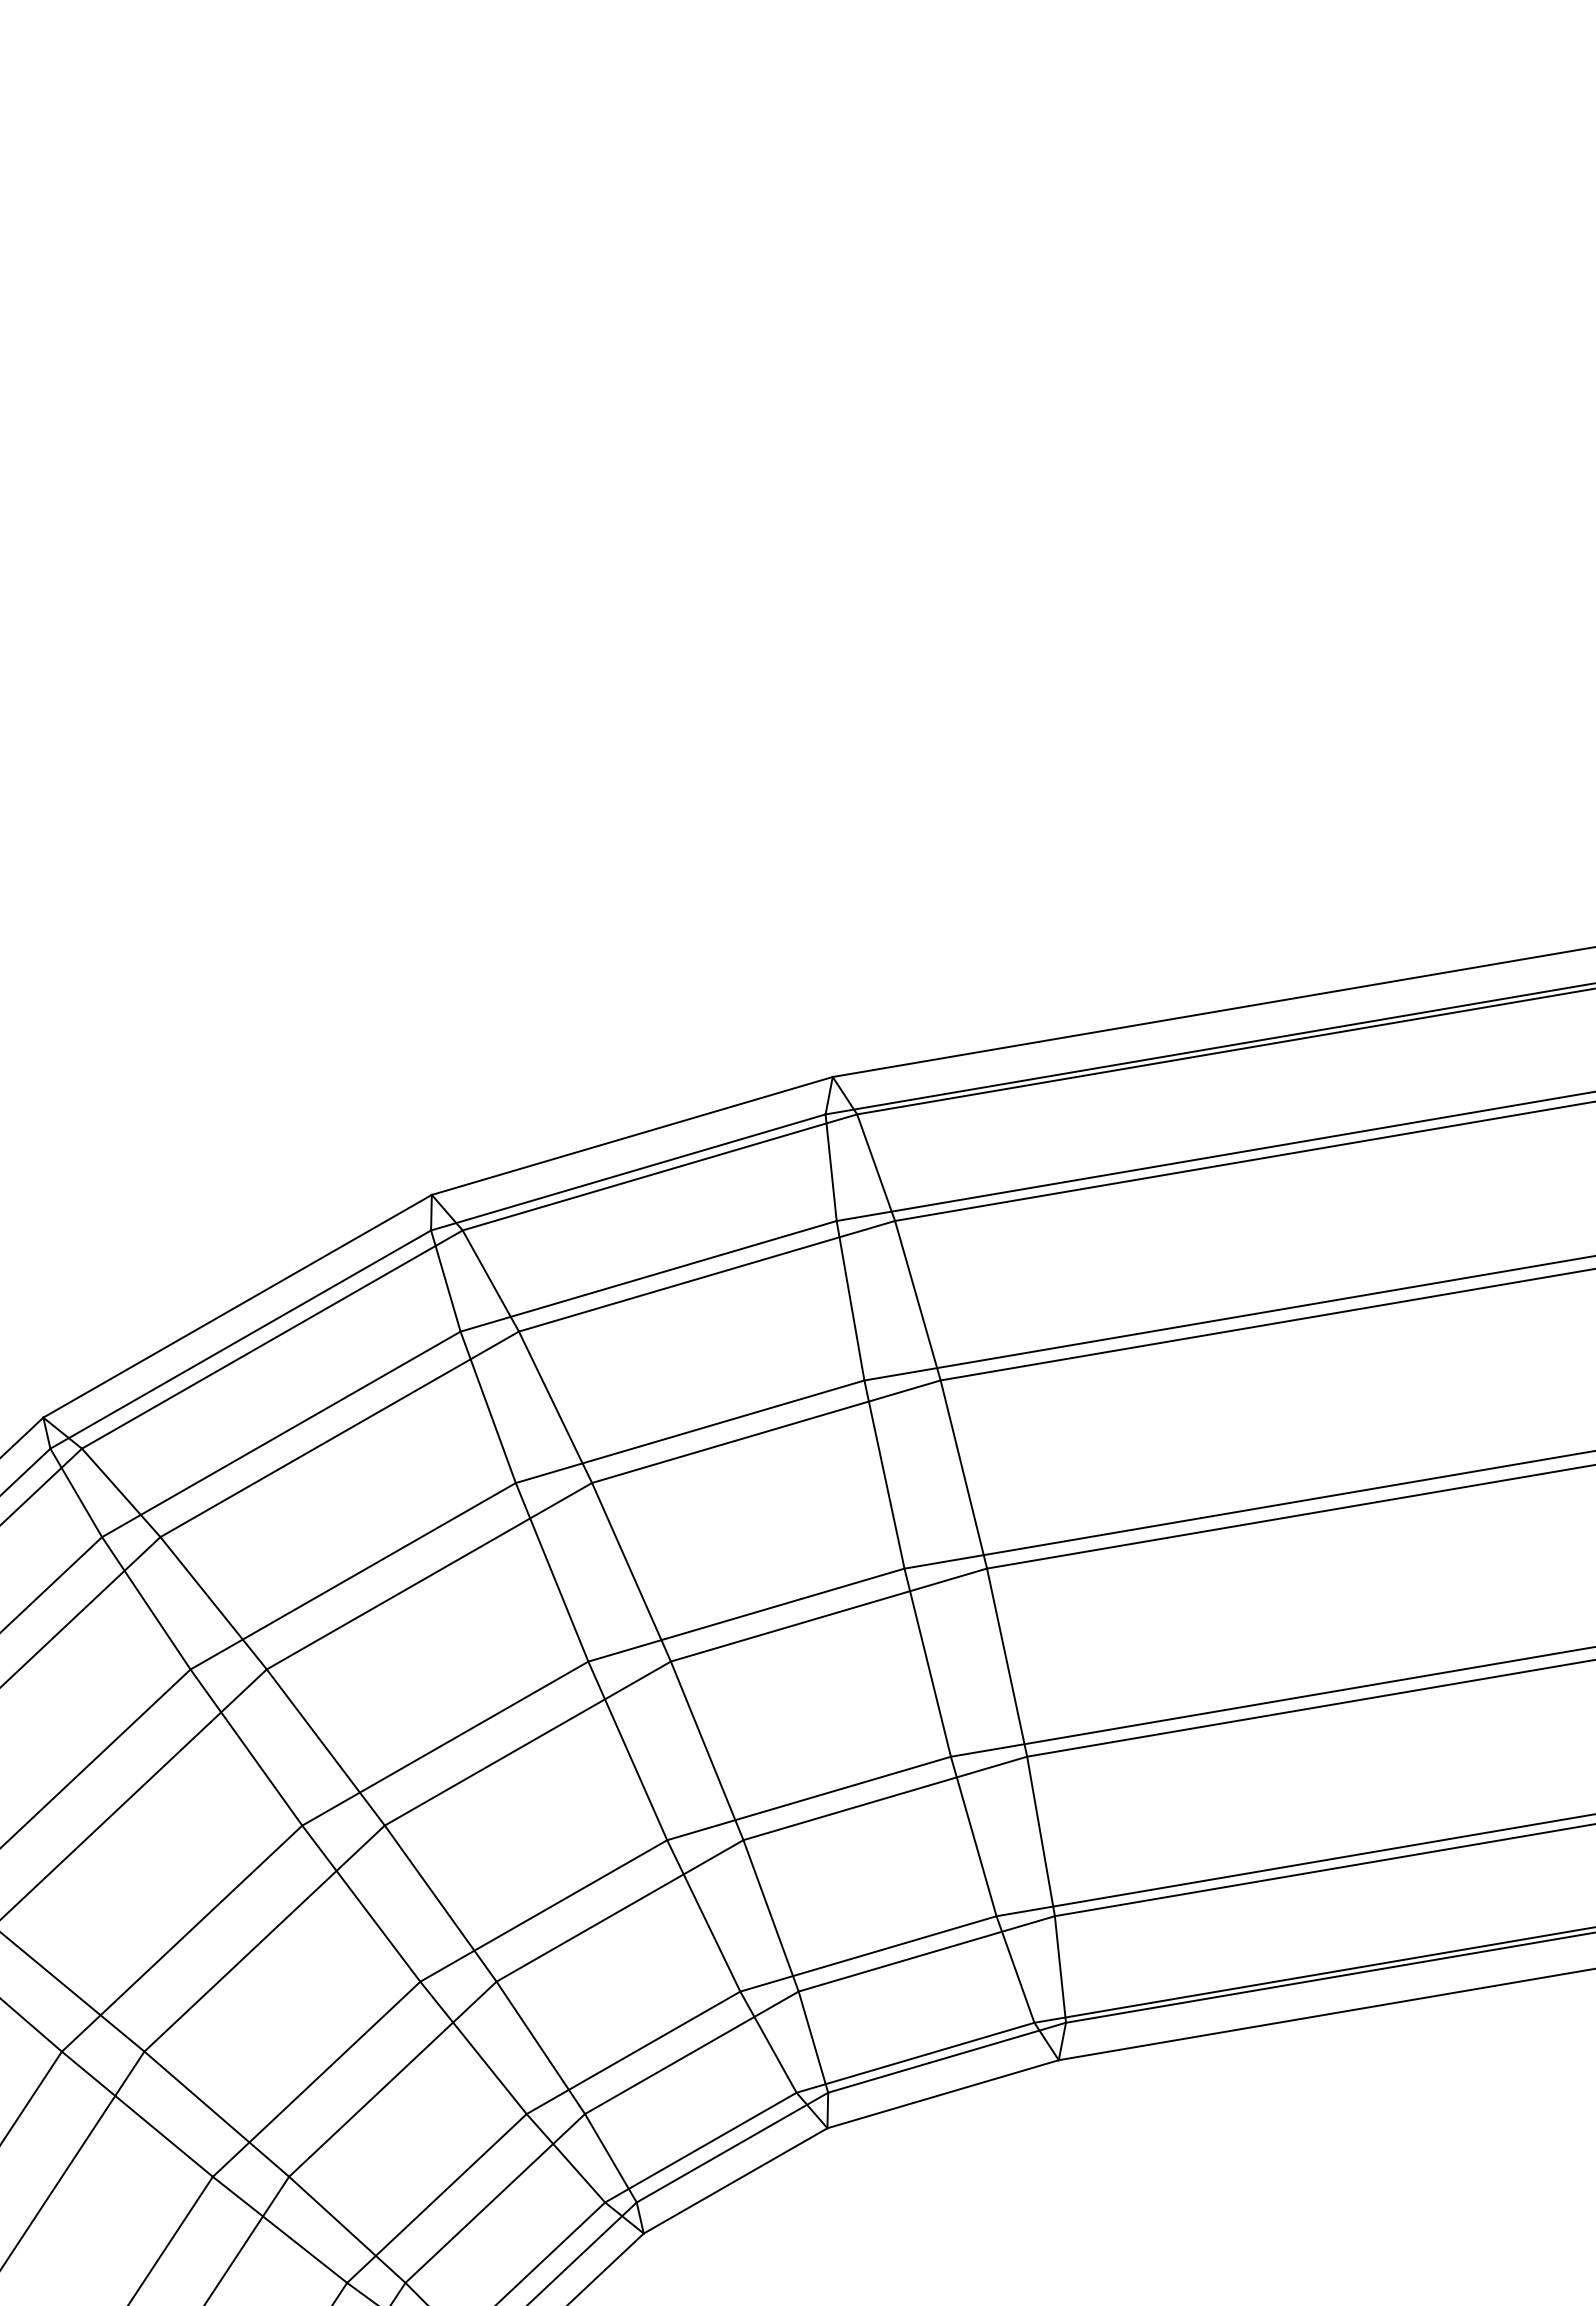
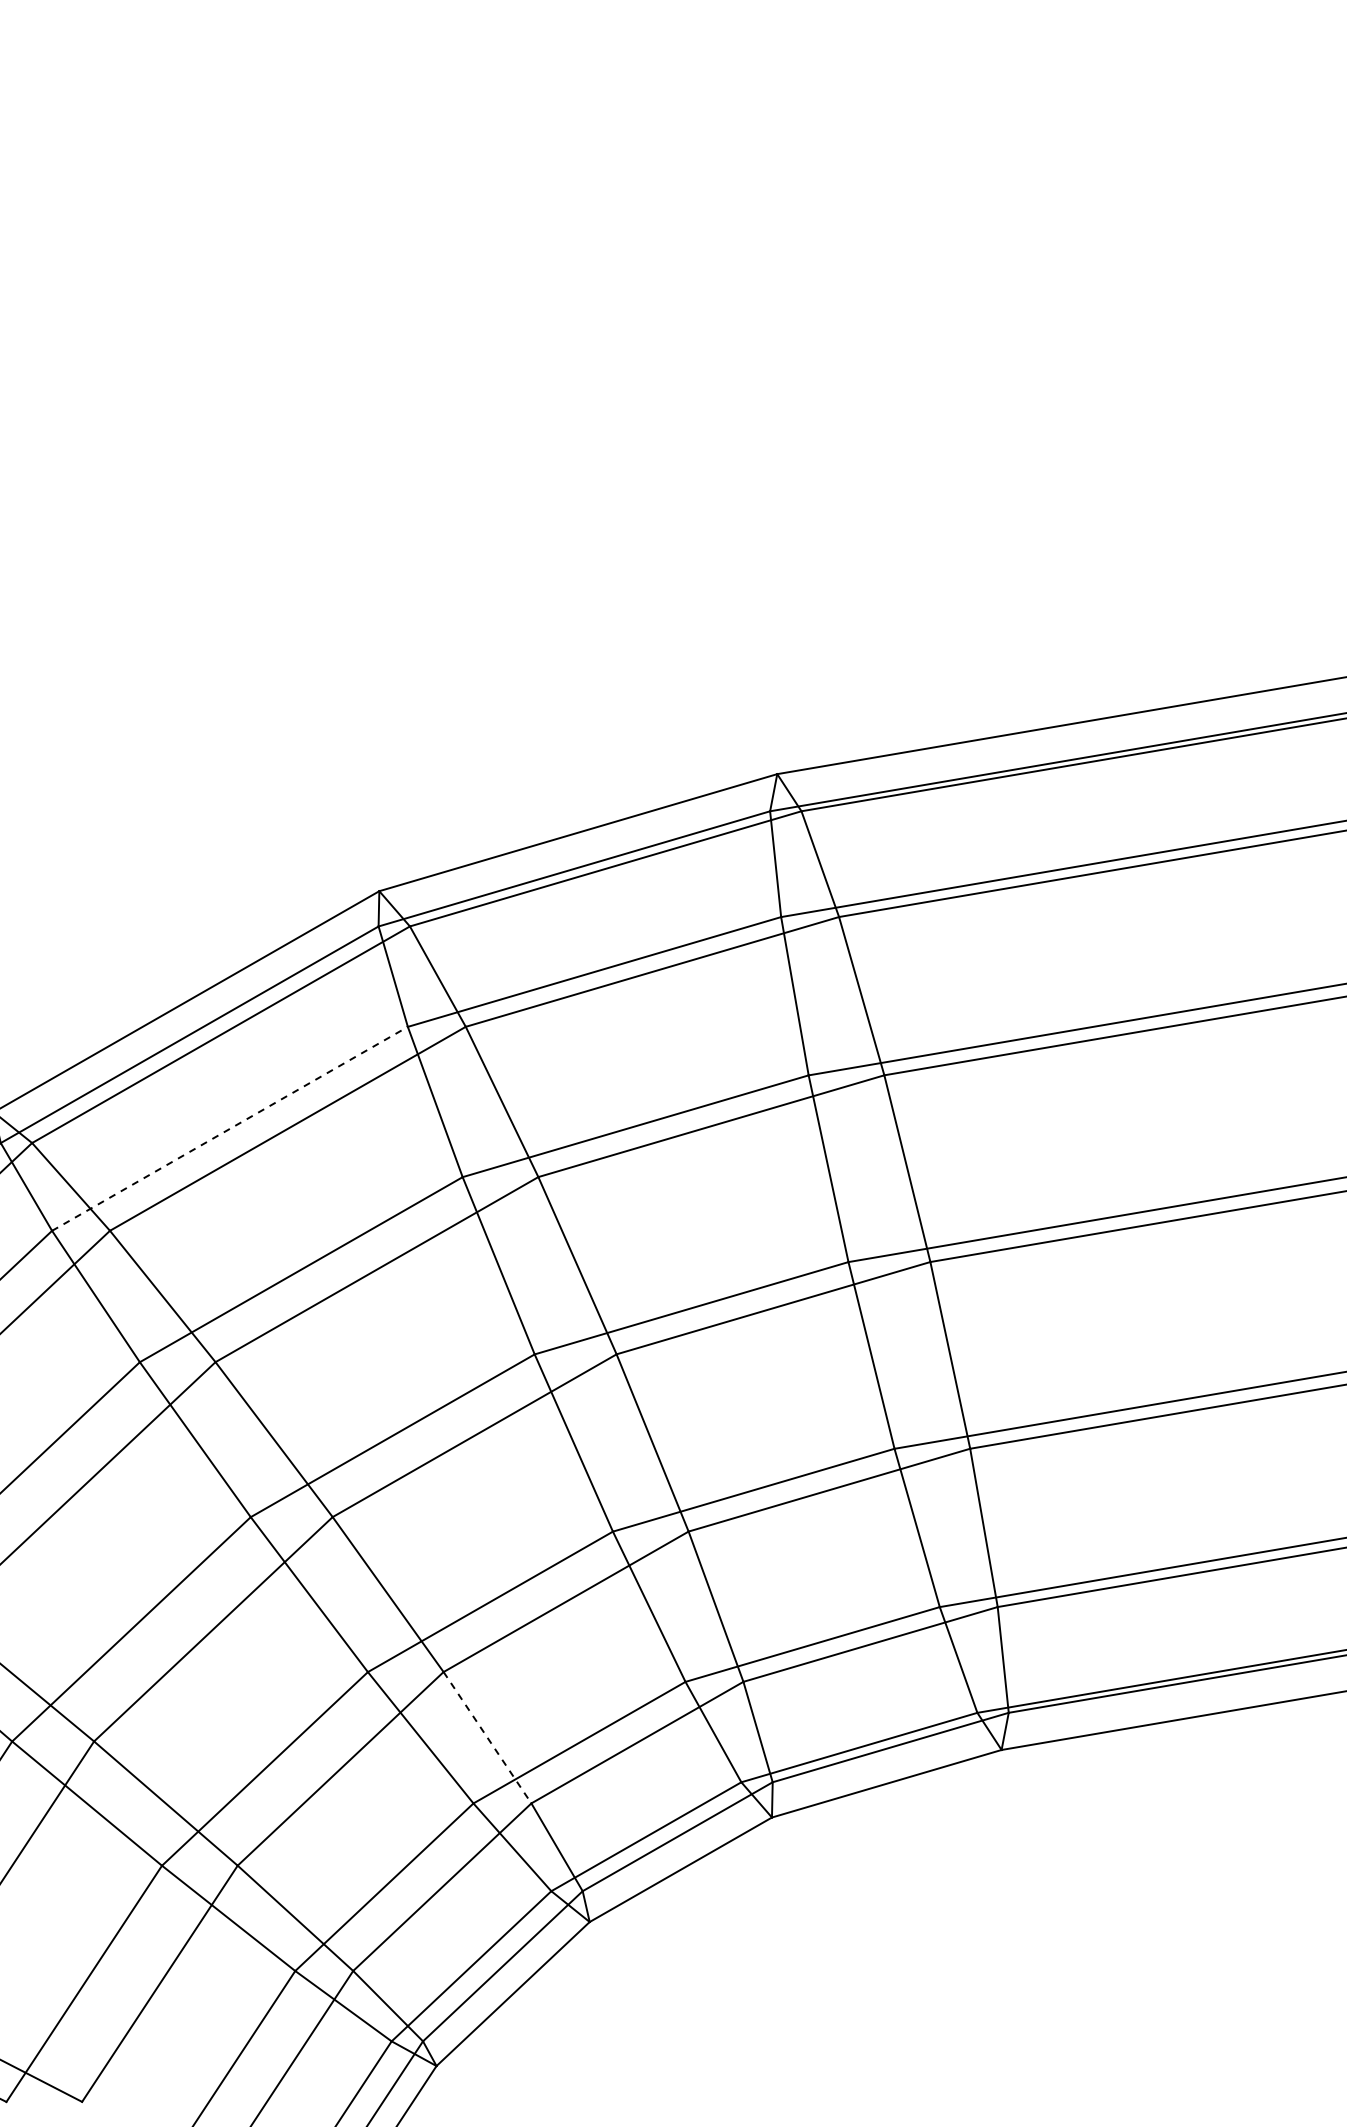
line: (281, 1434) -> (230, 1128), solid -> dashed
line: (540, 2047) -> (487, 1737), solid -> dashed

